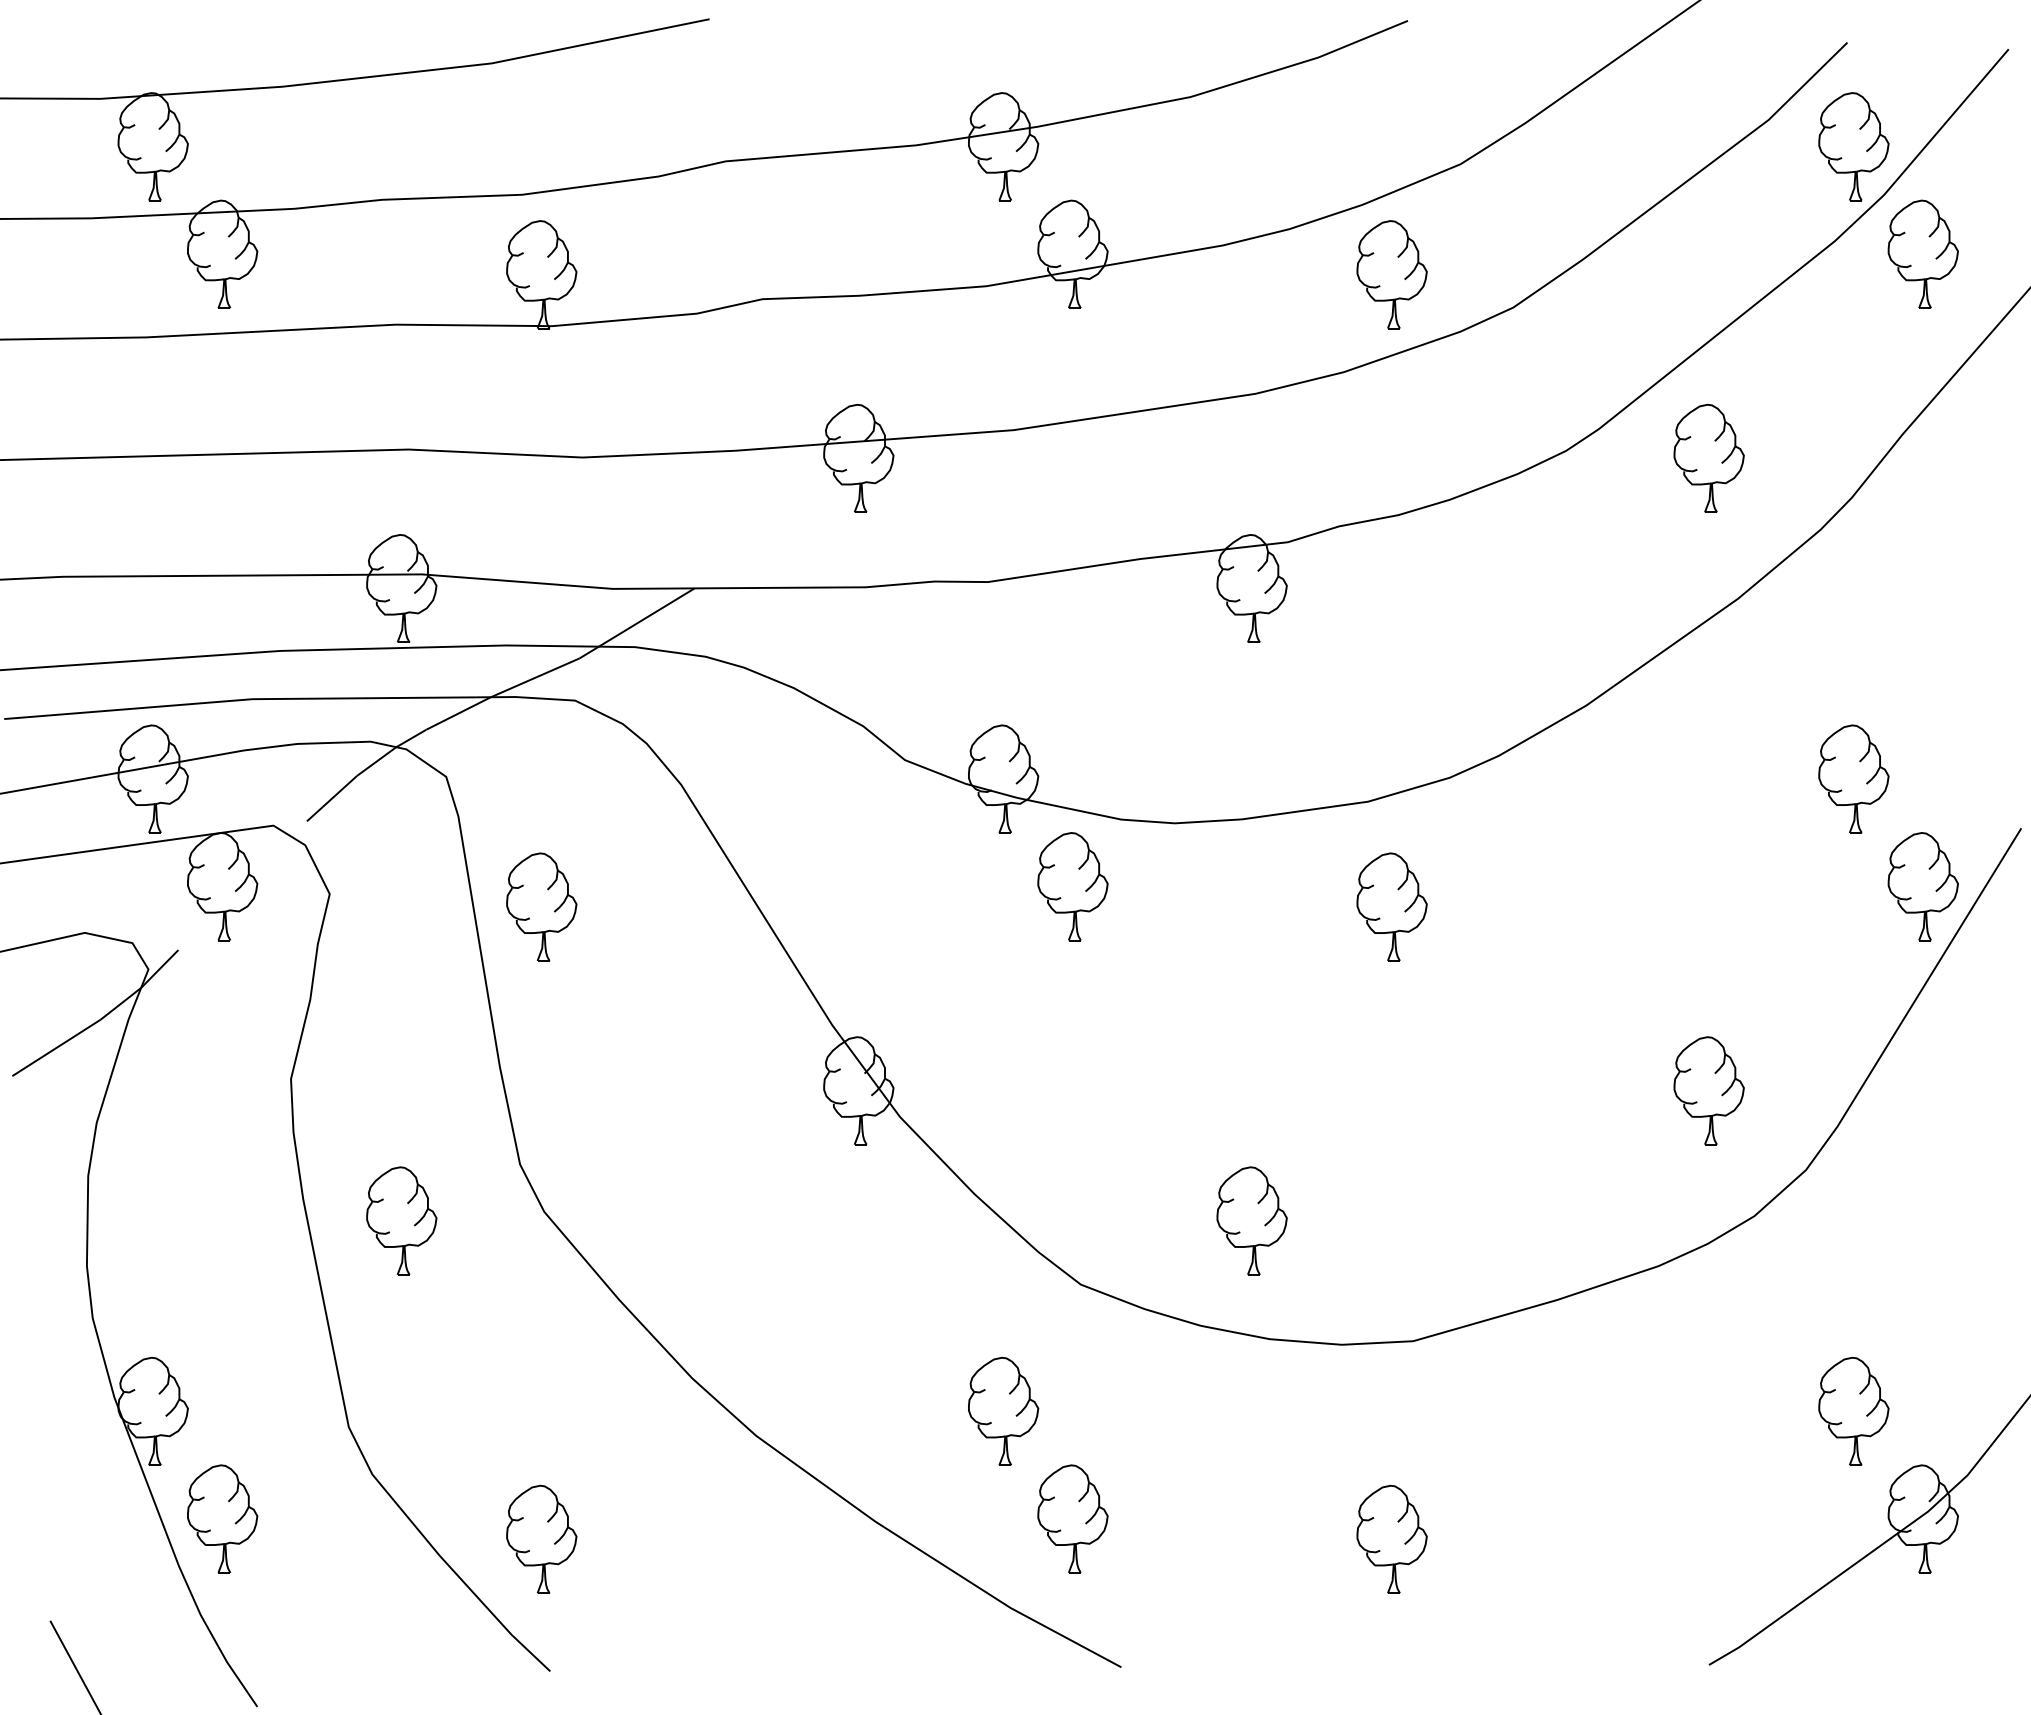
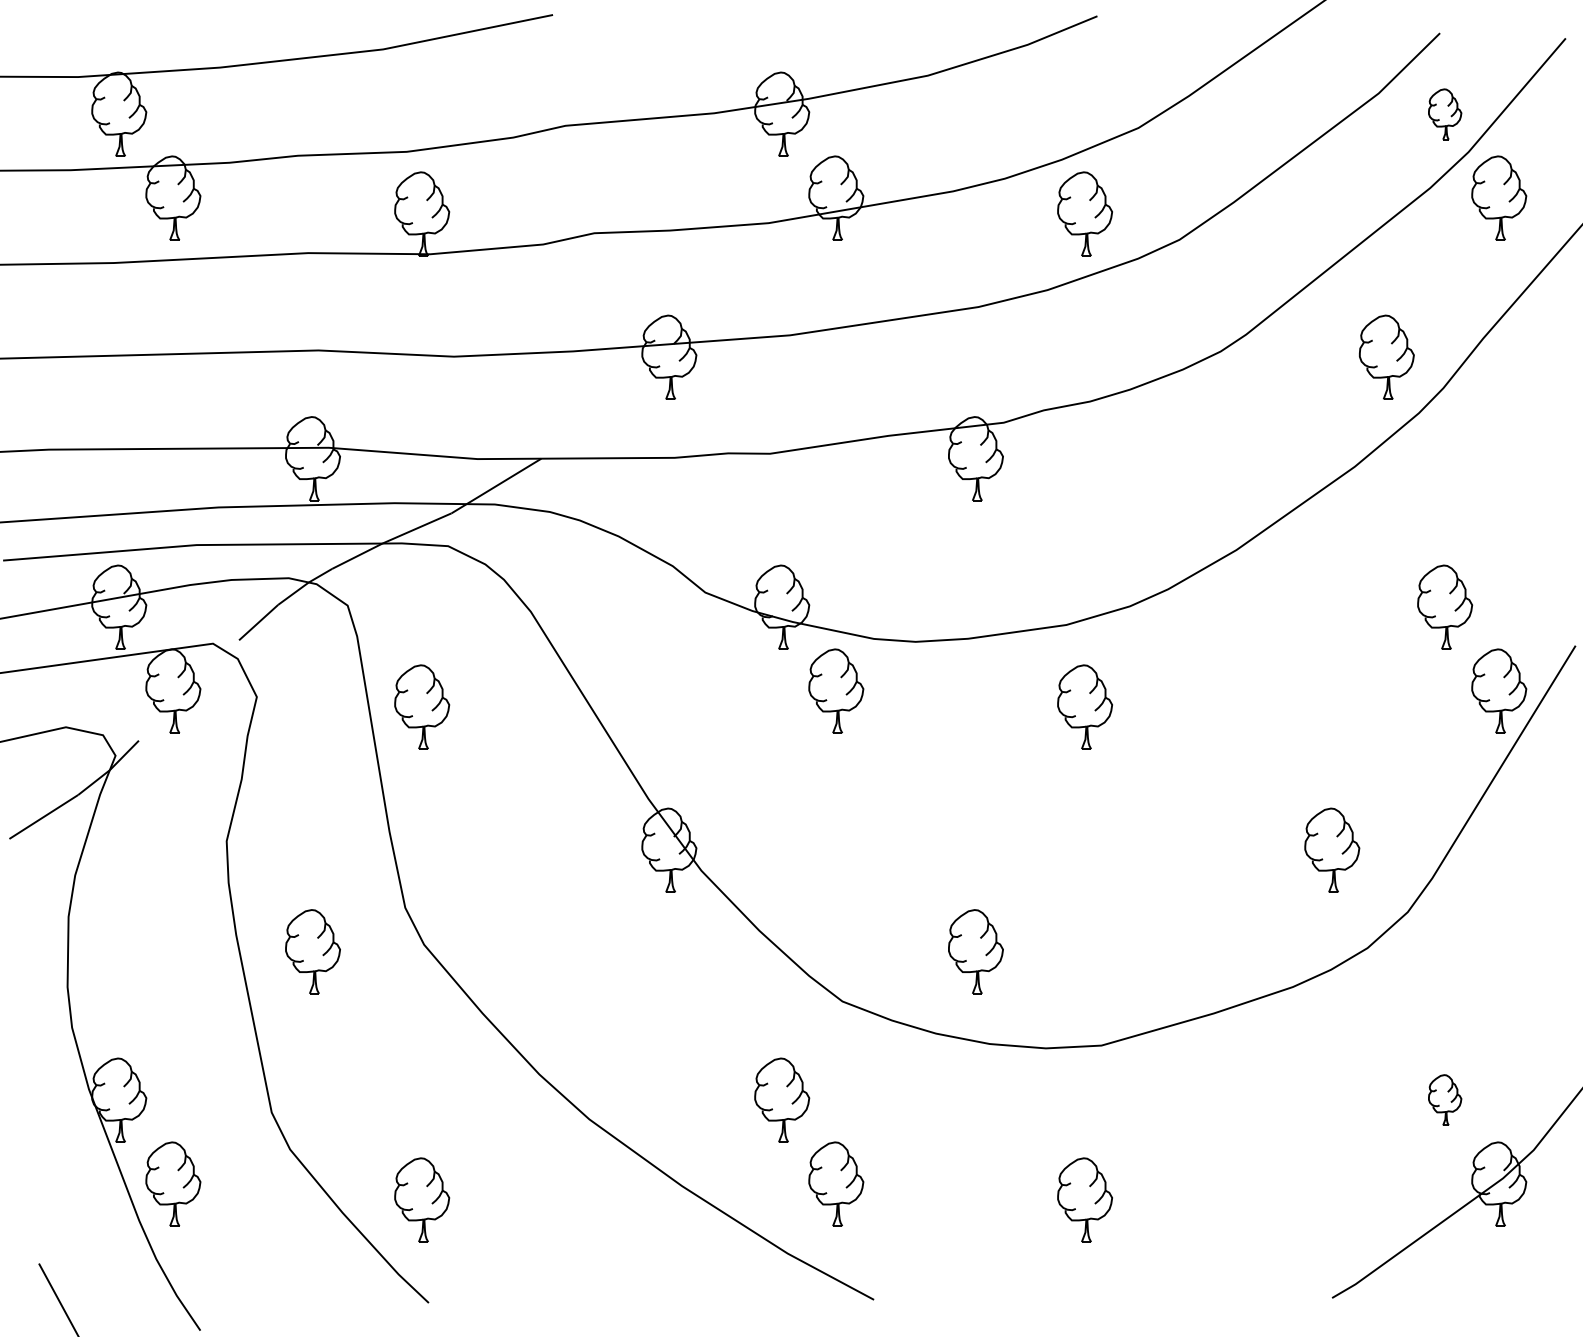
part: (1853, 146) -> (1444, 114), size x0.6
part: (1708, 457) -> (1386, 356), moved
part: (1853, 1410) -> (1444, 1099), size x0.6

